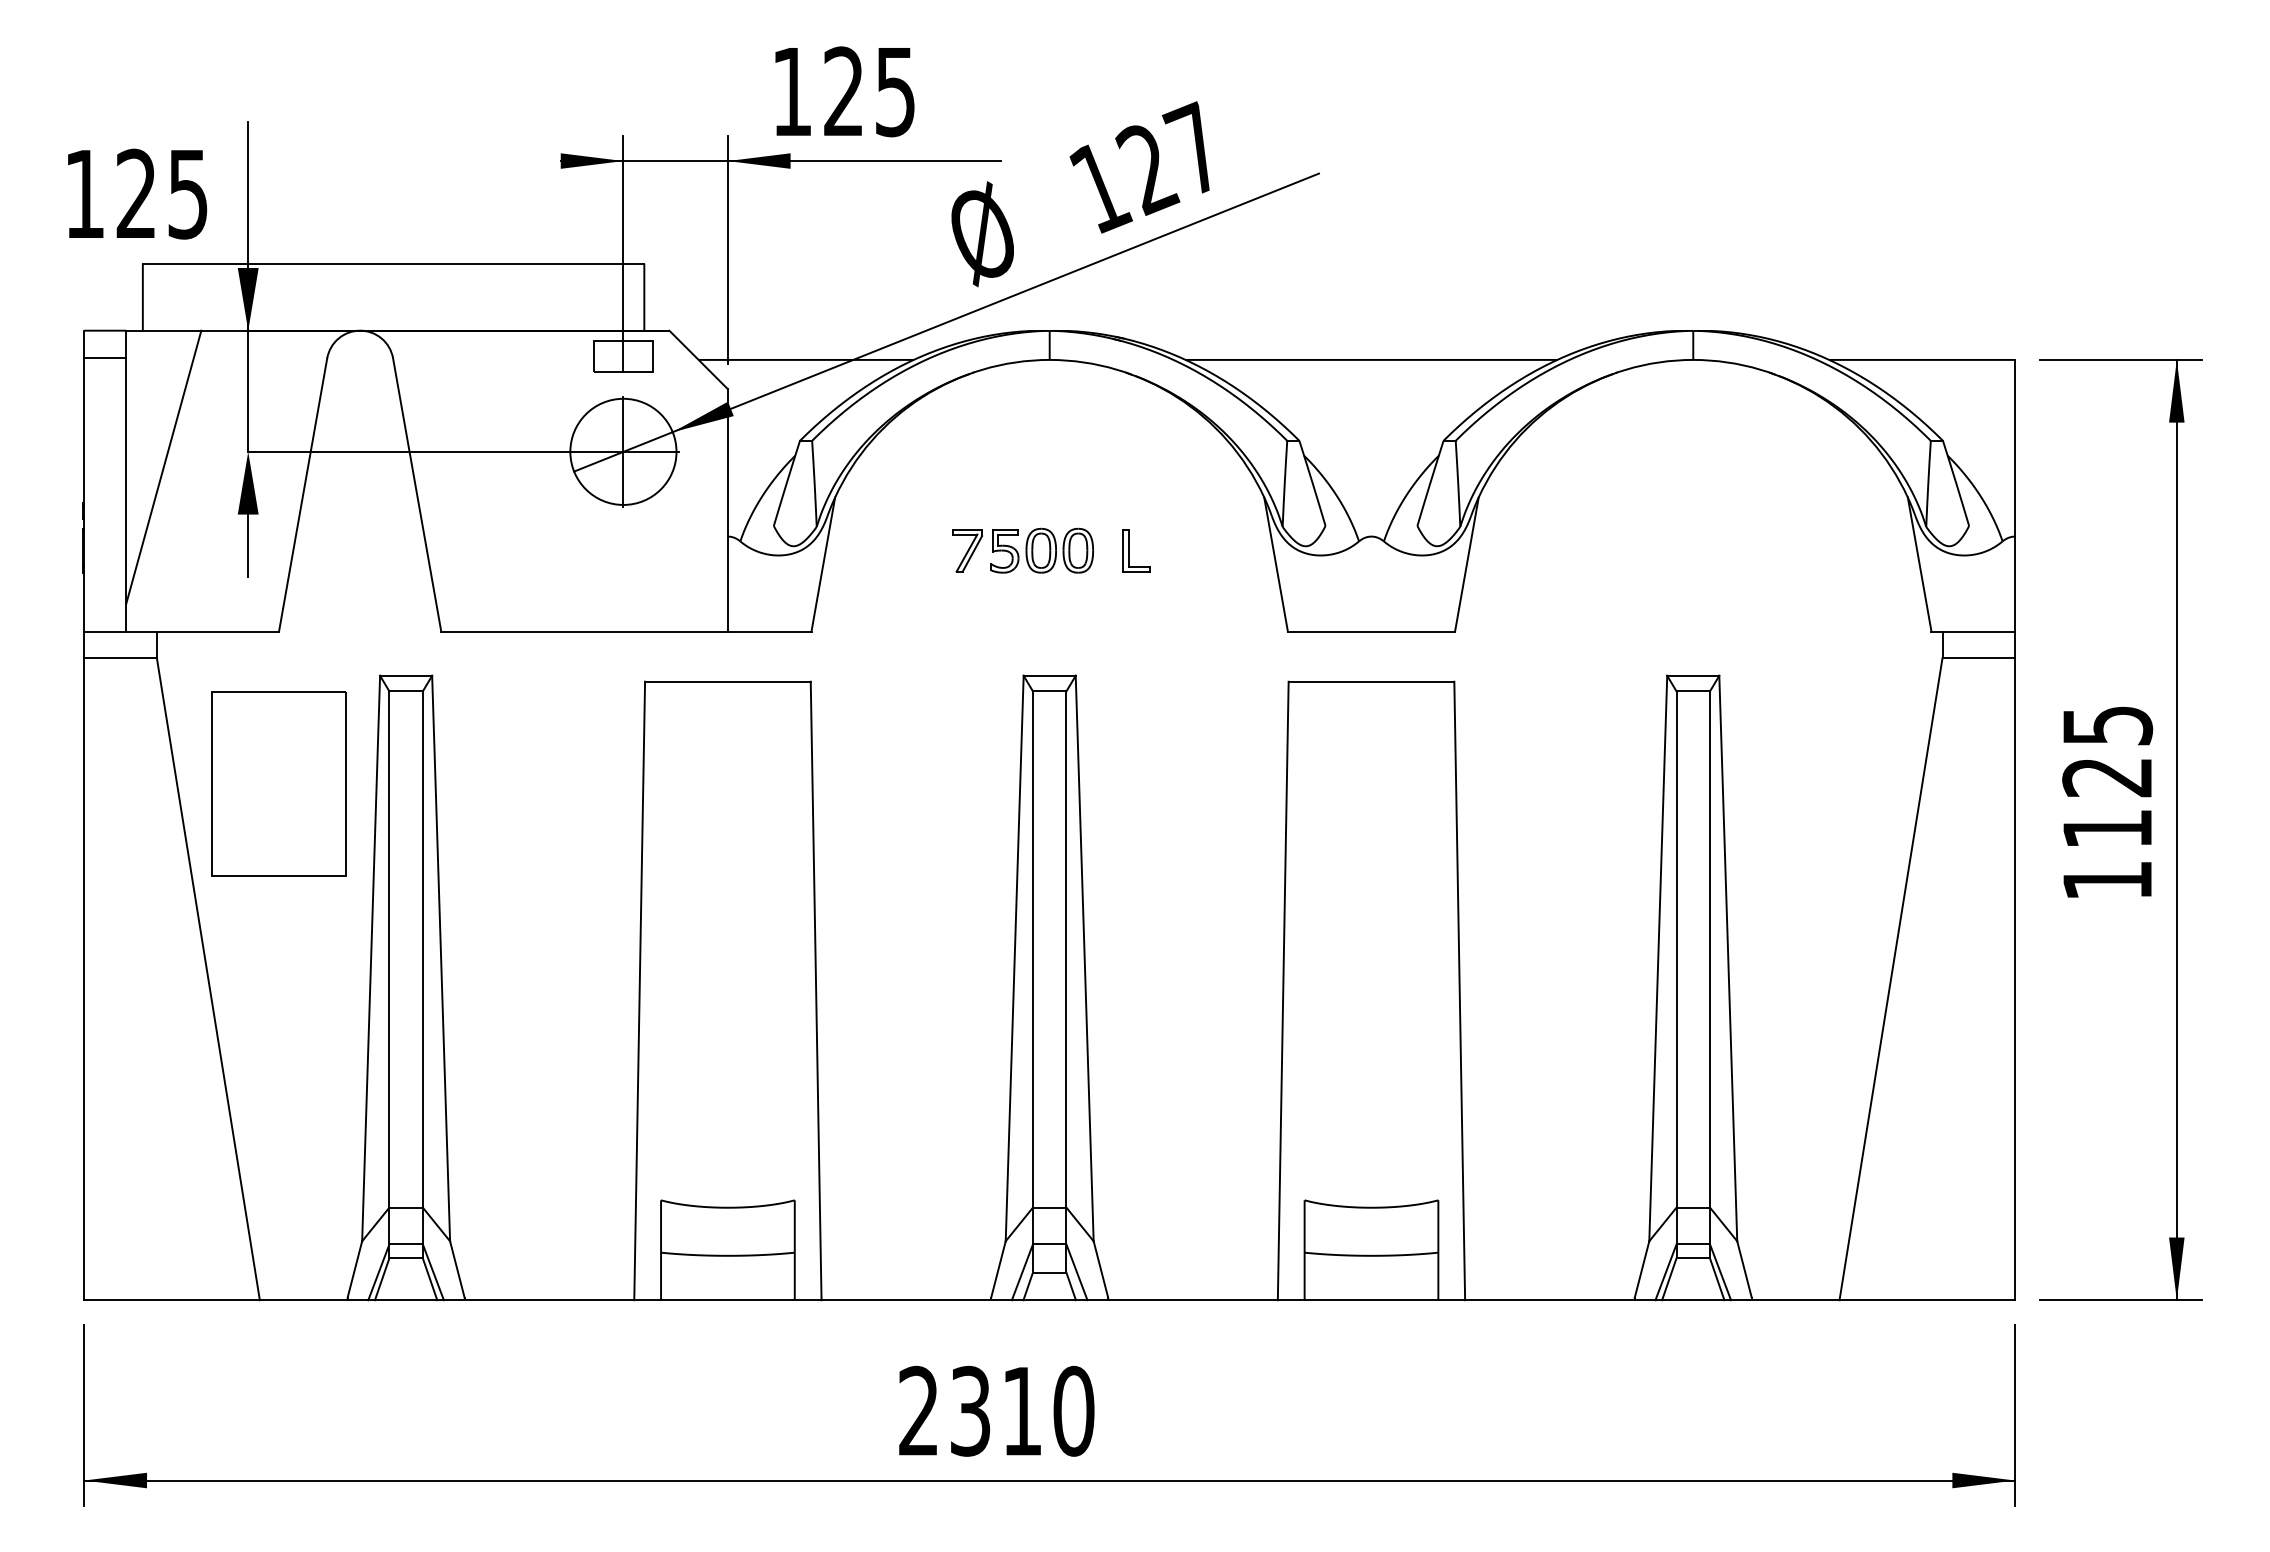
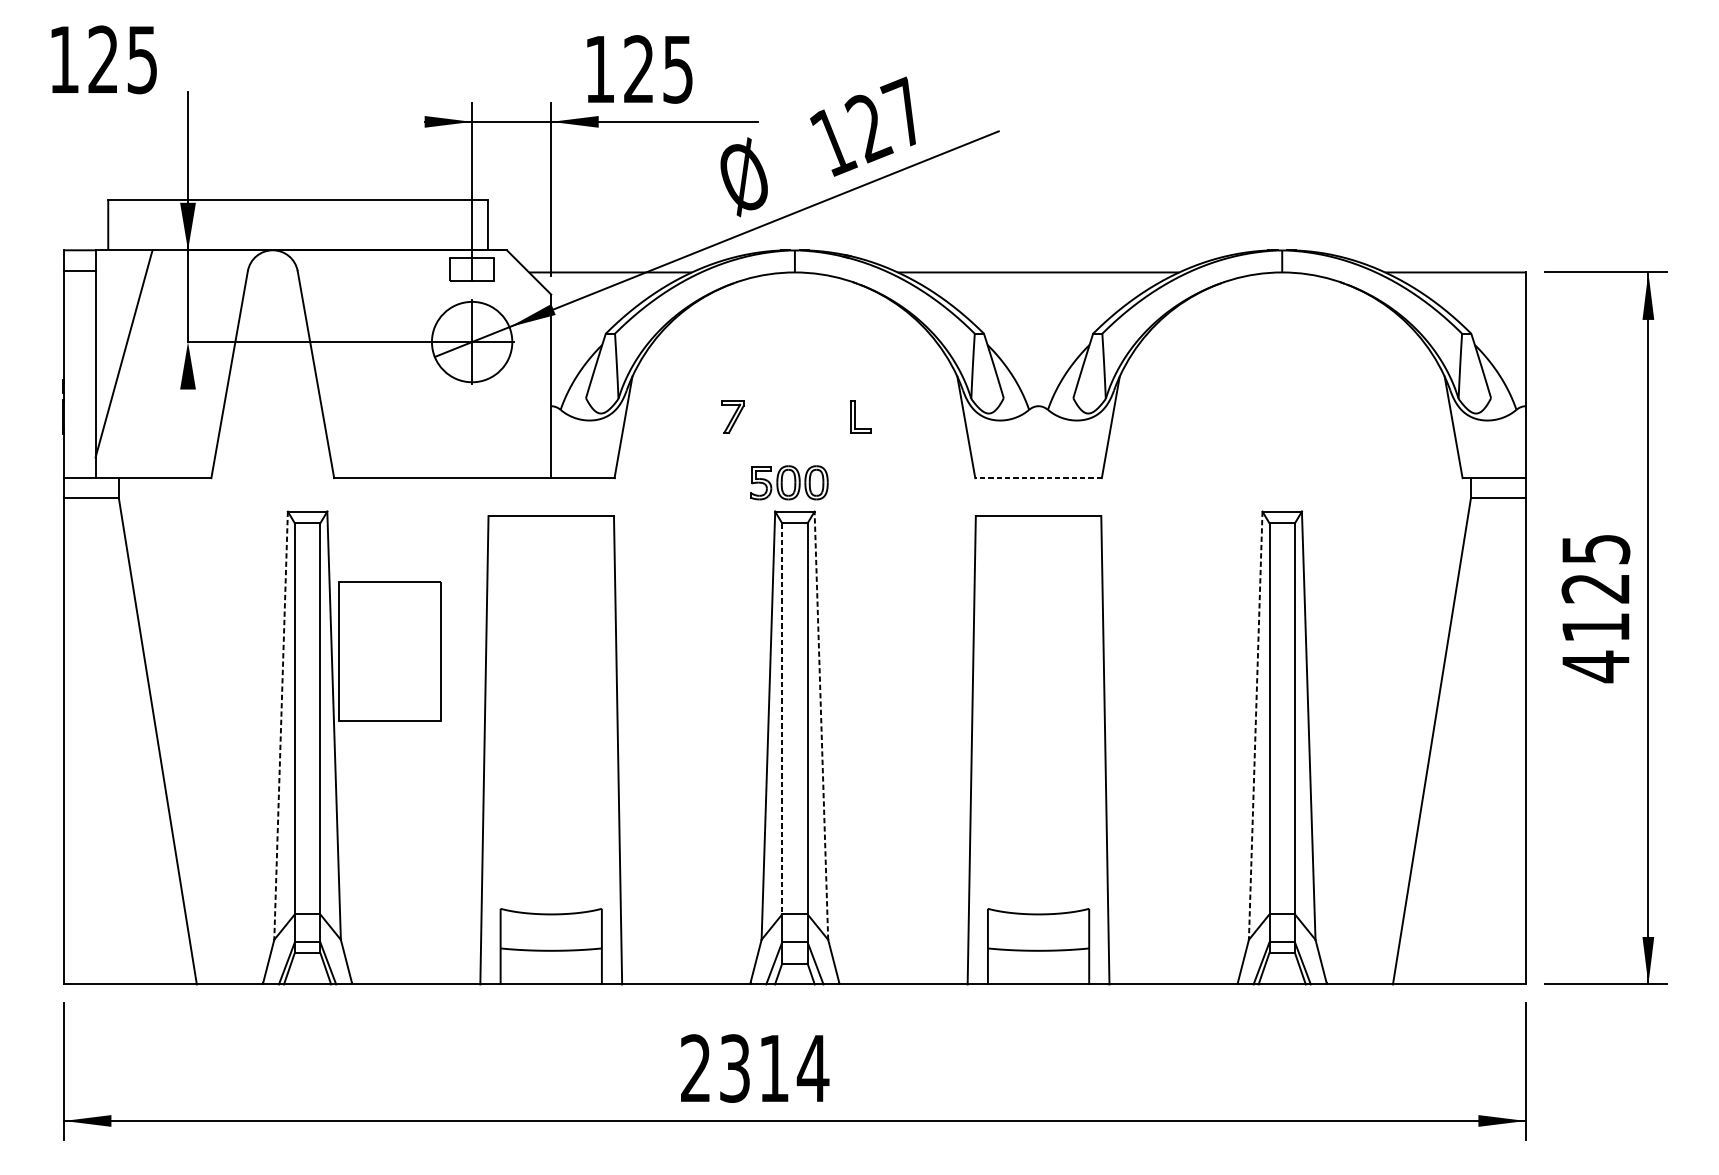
text: (137, 193) -> (104, 59), moved
line: (248, 545) -> (188, 412), removed
part: (1041, 550) -> (788, 482), moved
line: (1371, 631) -> (1038, 478), solid -> dashed
part: (278, 783) -> (389, 651), moved
text: (2107, 880) -> (1595, 666), 1125 -> 4125
line: (1032, 950) -> (781, 719), solid -> dashed
line: (371, 958) -> (281, 725), solid -> dashed
line: (1084, 958) -> (821, 725), solid -> dashed
line: (1658, 958) -> (1255, 725), solid -> dashed
text: (1073, 1410) -> (812, 1067), 2310 -> 2314

